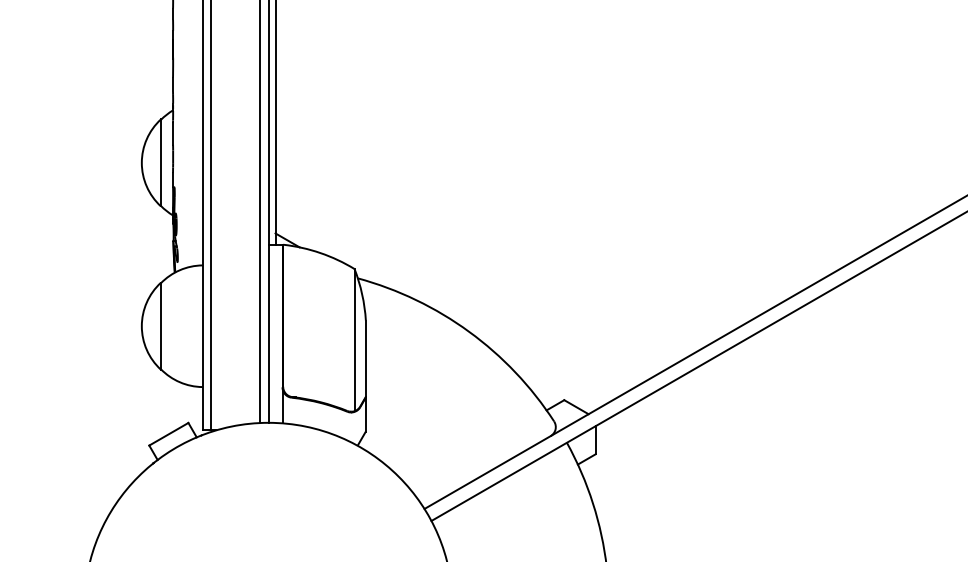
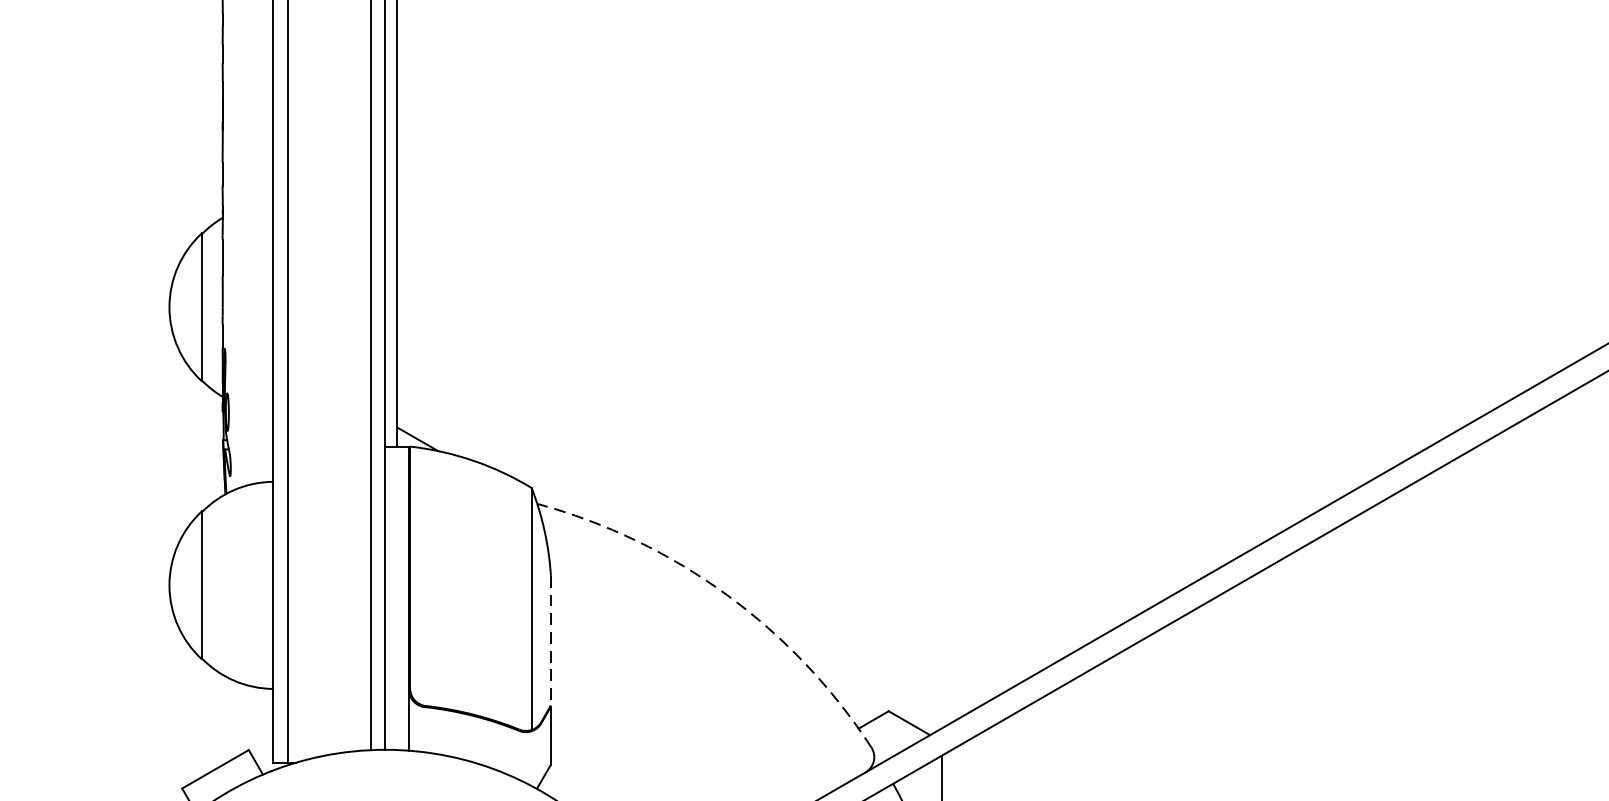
arc: (469, 331) -> (727, 594), solid -> dashed
line: (365, 359) -> (550, 641), solid -> dashed

